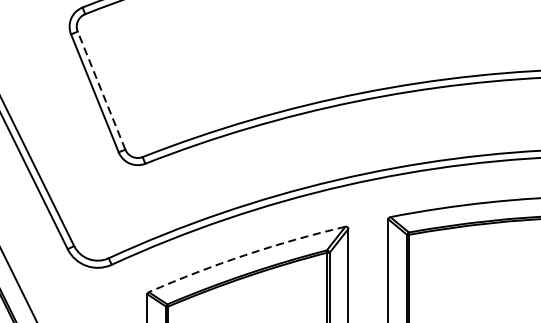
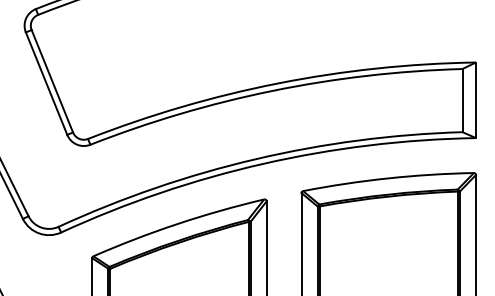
line: (101, 89) -> (52, 80), dashed -> solid
arc: (245, 255) -> (177, 224), dashed -> solid

